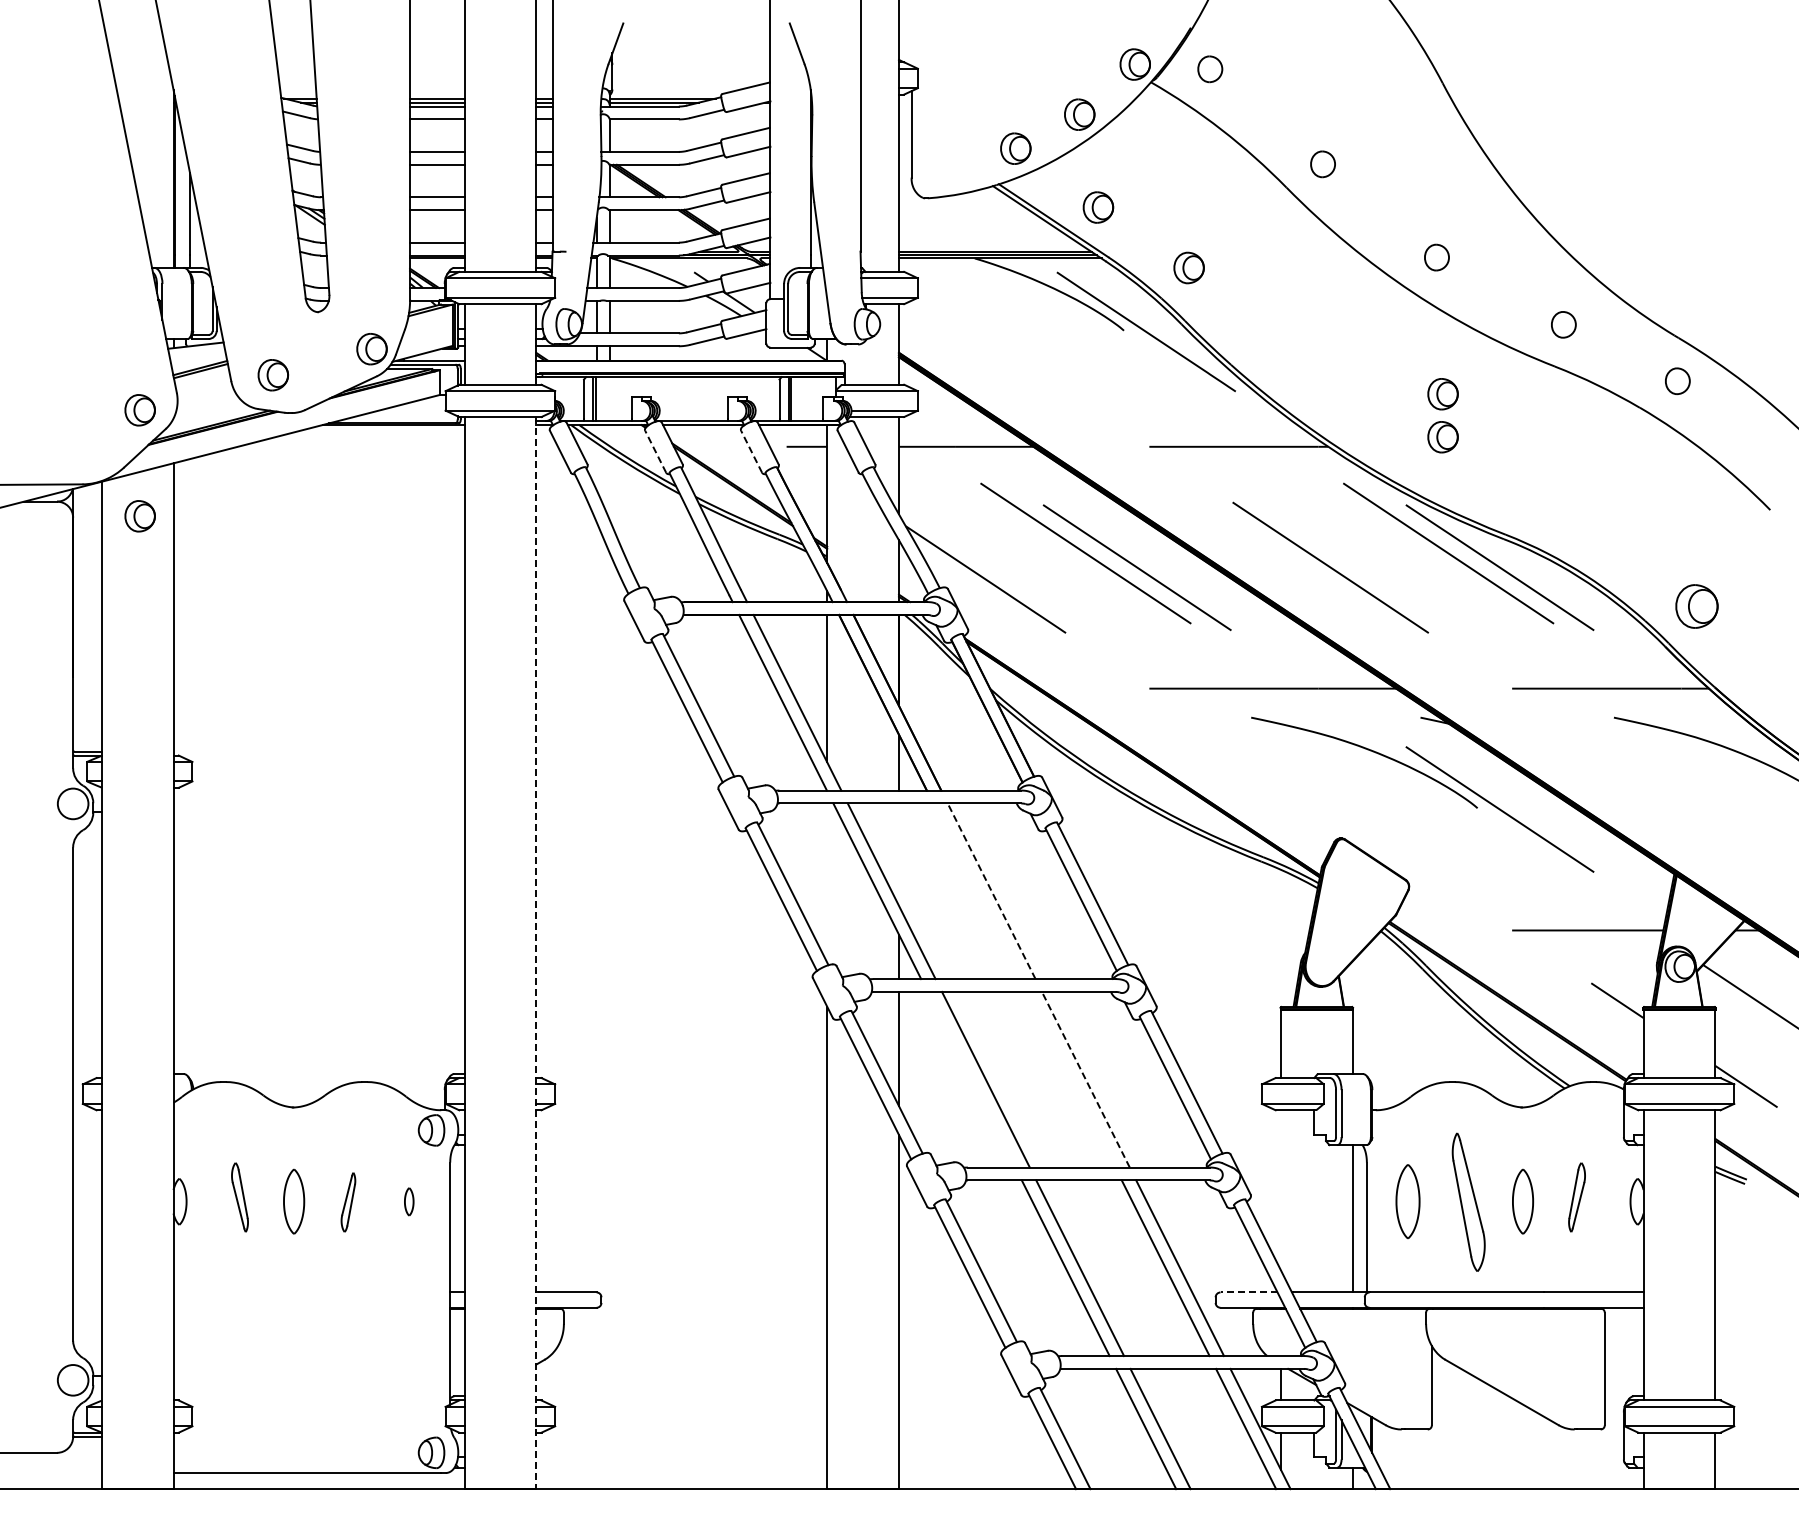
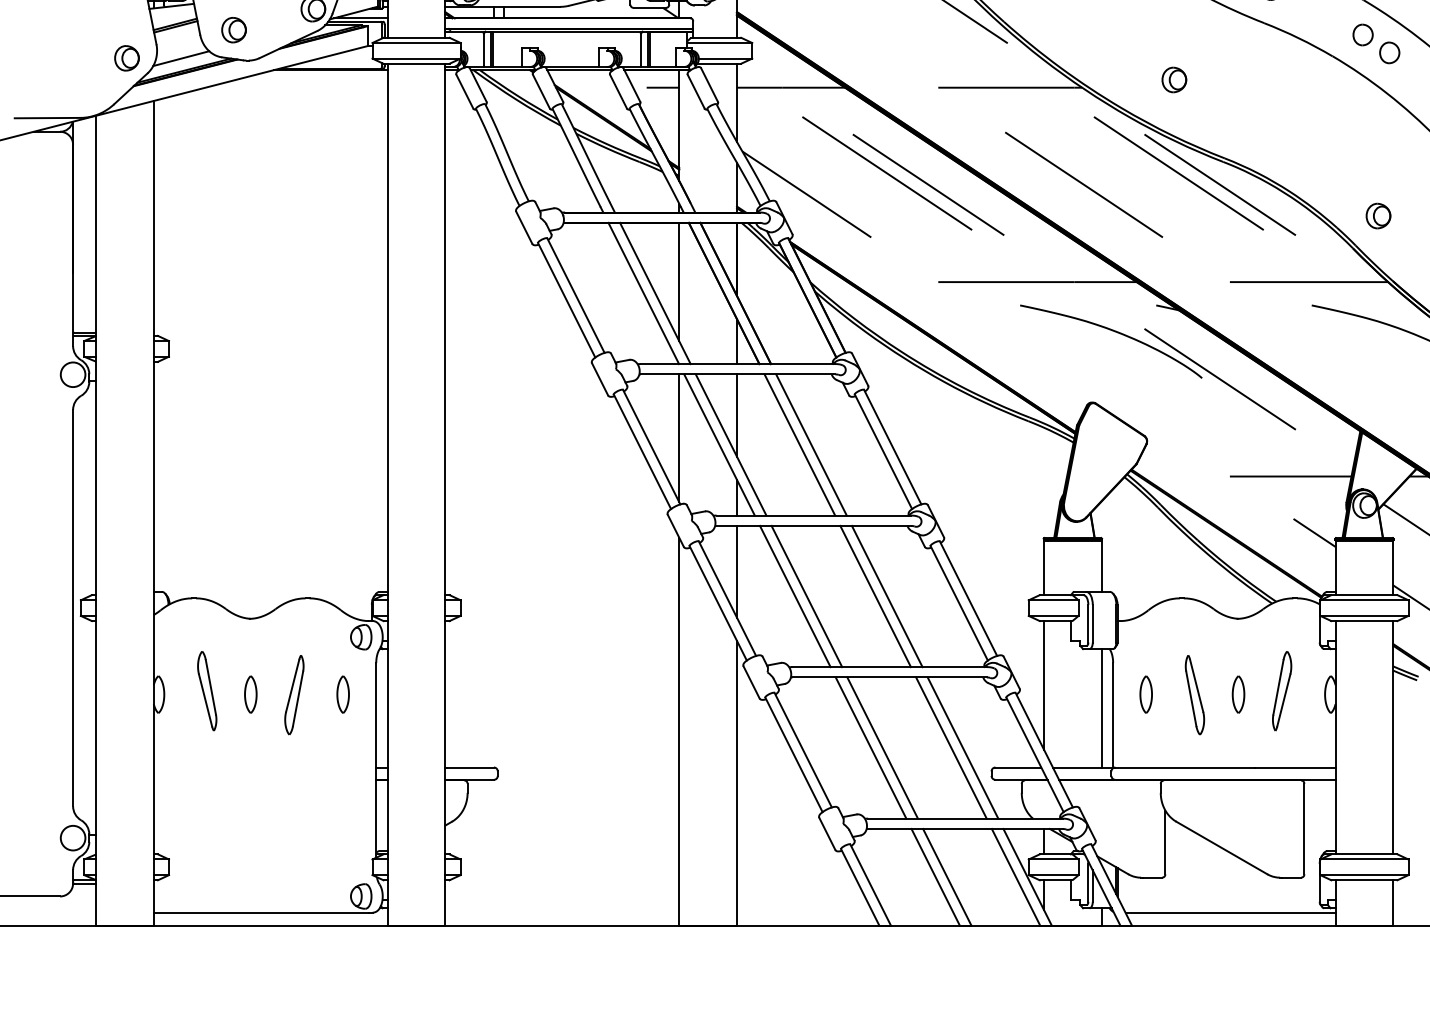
part: (1442, 394) -> (1173, 45), removed
part: (1710, 403) -> (1389, 52), added
line: (207, 410) -> (181, 58), added
line: (655, 451) -> (541, 91), dashed -> solid
line: (751, 451) -> (618, 91), dashed -> solid
part: (139, 516) -> (126, 143), removed
part: (1696, 606) -> (1378, 216), size x0.71
line: (899, 854) -> (737, 415), added
line: (827, 882) -> (679, 437), added
line: (991, 890) -> (811, 444), dashed -> solid
line: (977, 891) -> (800, 445), added
line: (536, 953) -> (445, 495), dashed -> solid
line: (971, 1079) -> (795, 596), added
line: (1071, 1079) -> (875, 596), added
line: (1085, 1079) -> (886, 596), dashed -> solid
line: (1280, 1190) -> (1043, 685), added
part: (239, 1197) -> (206, 691), size x1.43
part: (1576, 1197) -> (1281, 691), size x1.43
part: (294, 1201) -> (251, 694), size x0.71
part: (409, 1201) -> (343, 694), size x1.67
part: (1407, 1201) -> (1145, 694), size x0.62
part: (1522, 1201) -> (1238, 694), size x0.71
part: (348, 1202) -> (294, 695), size x1.67
part: (1468, 1202) -> (1194, 695), size x0.71
line: (1249, 1292) -> (1018, 767), dashed -> solid
line: (1512, 1473) -> (1230, 913), added

